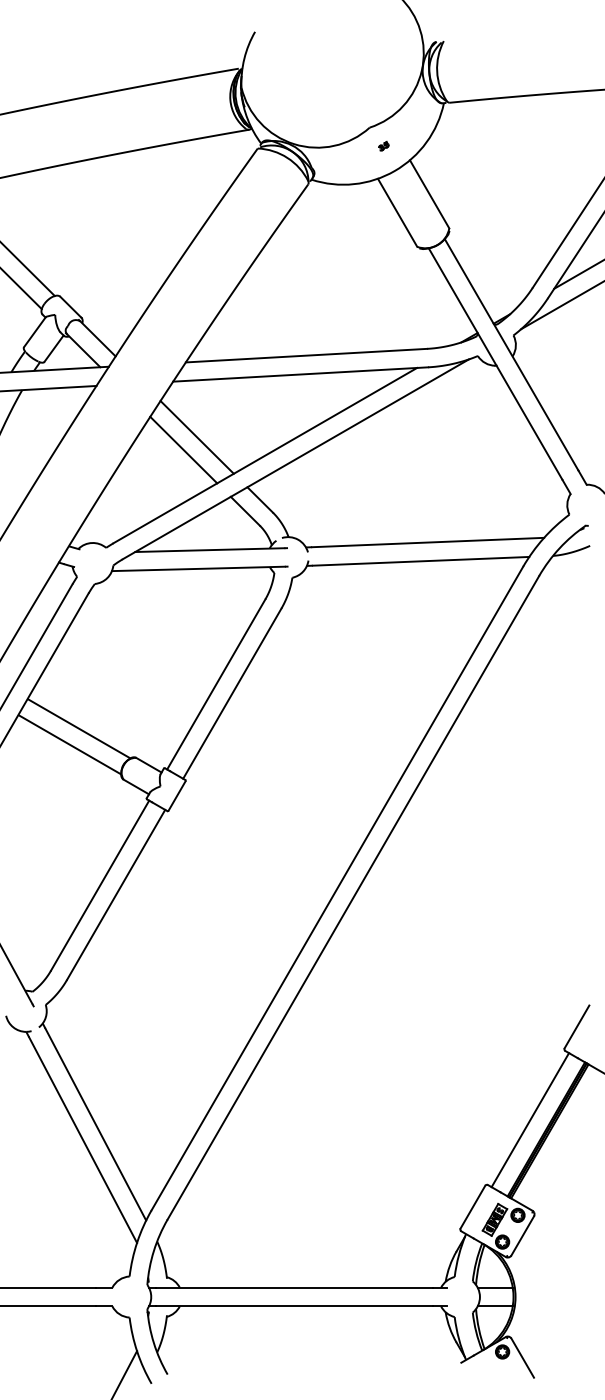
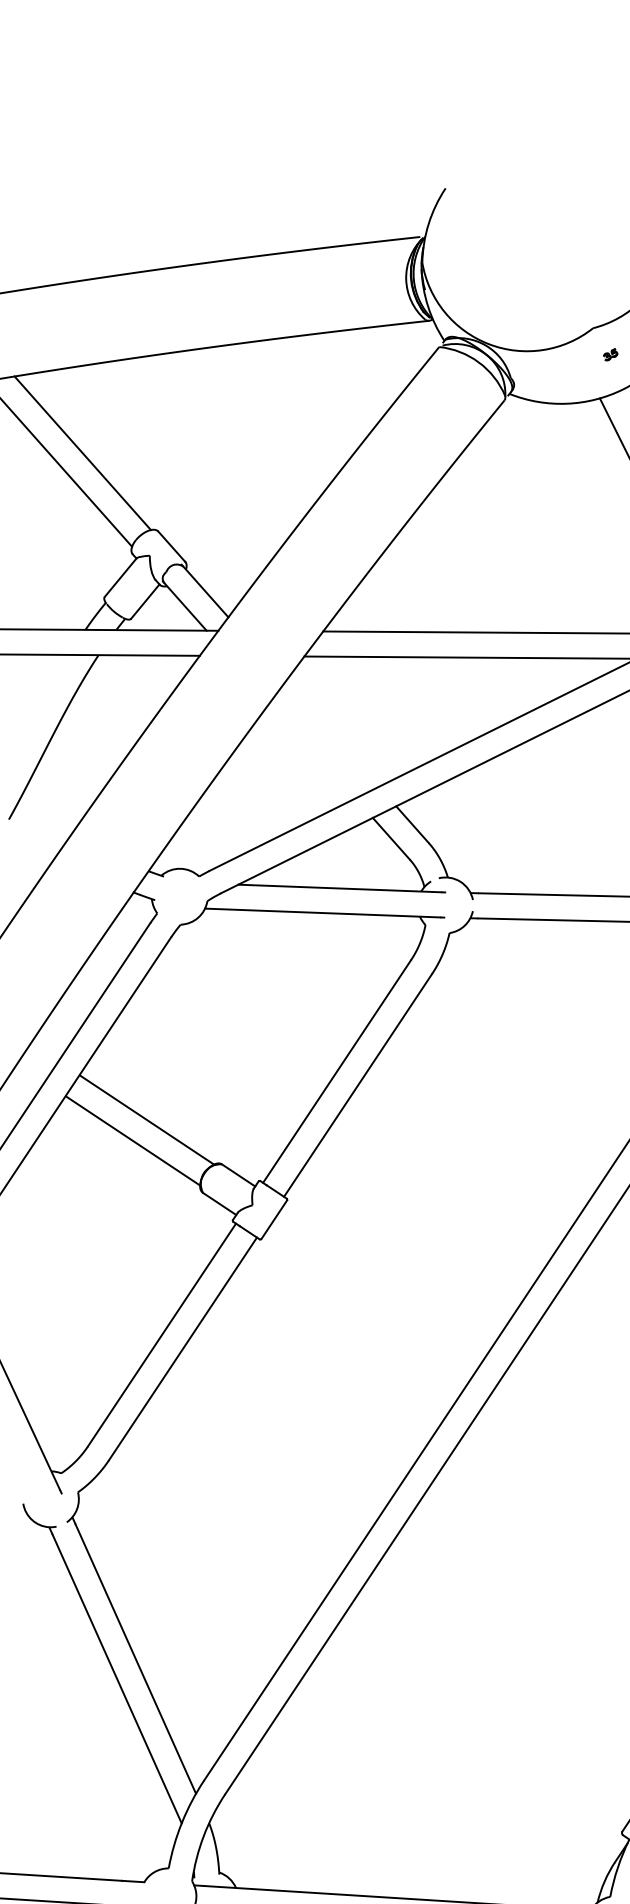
line: (196, 437) -> (331, 734), removed
line: (183, 449) -> (312, 749), removed

